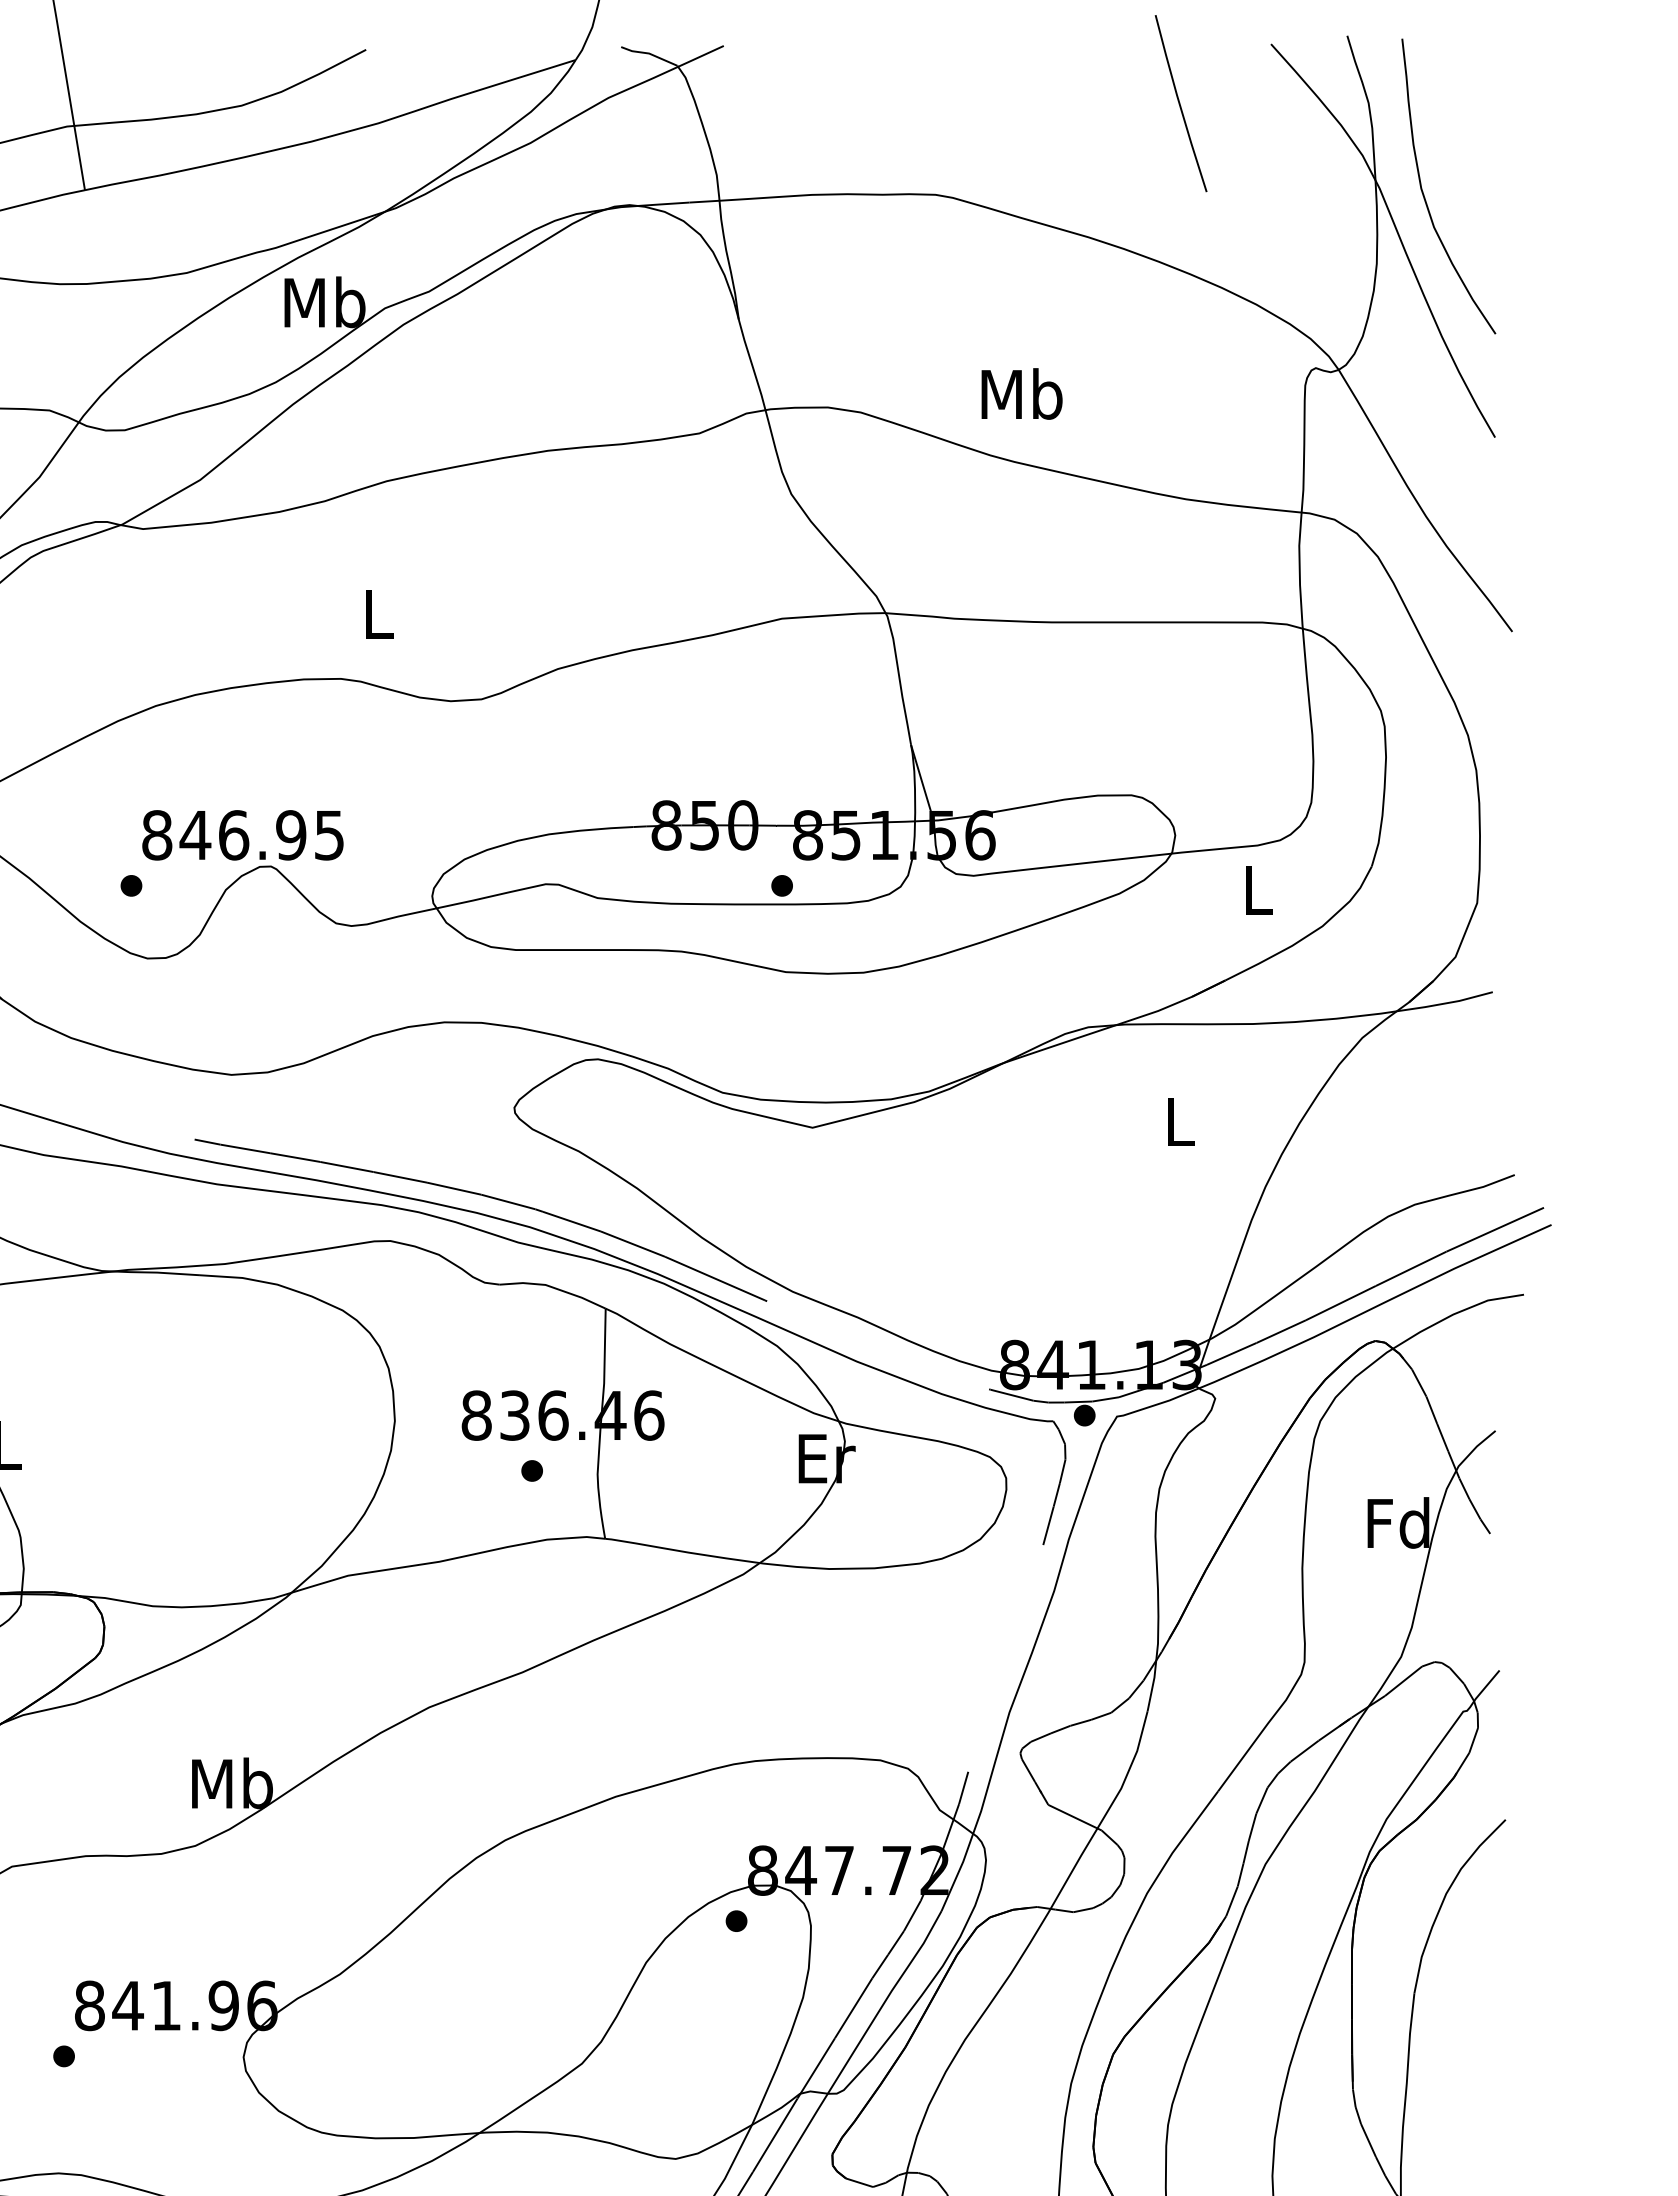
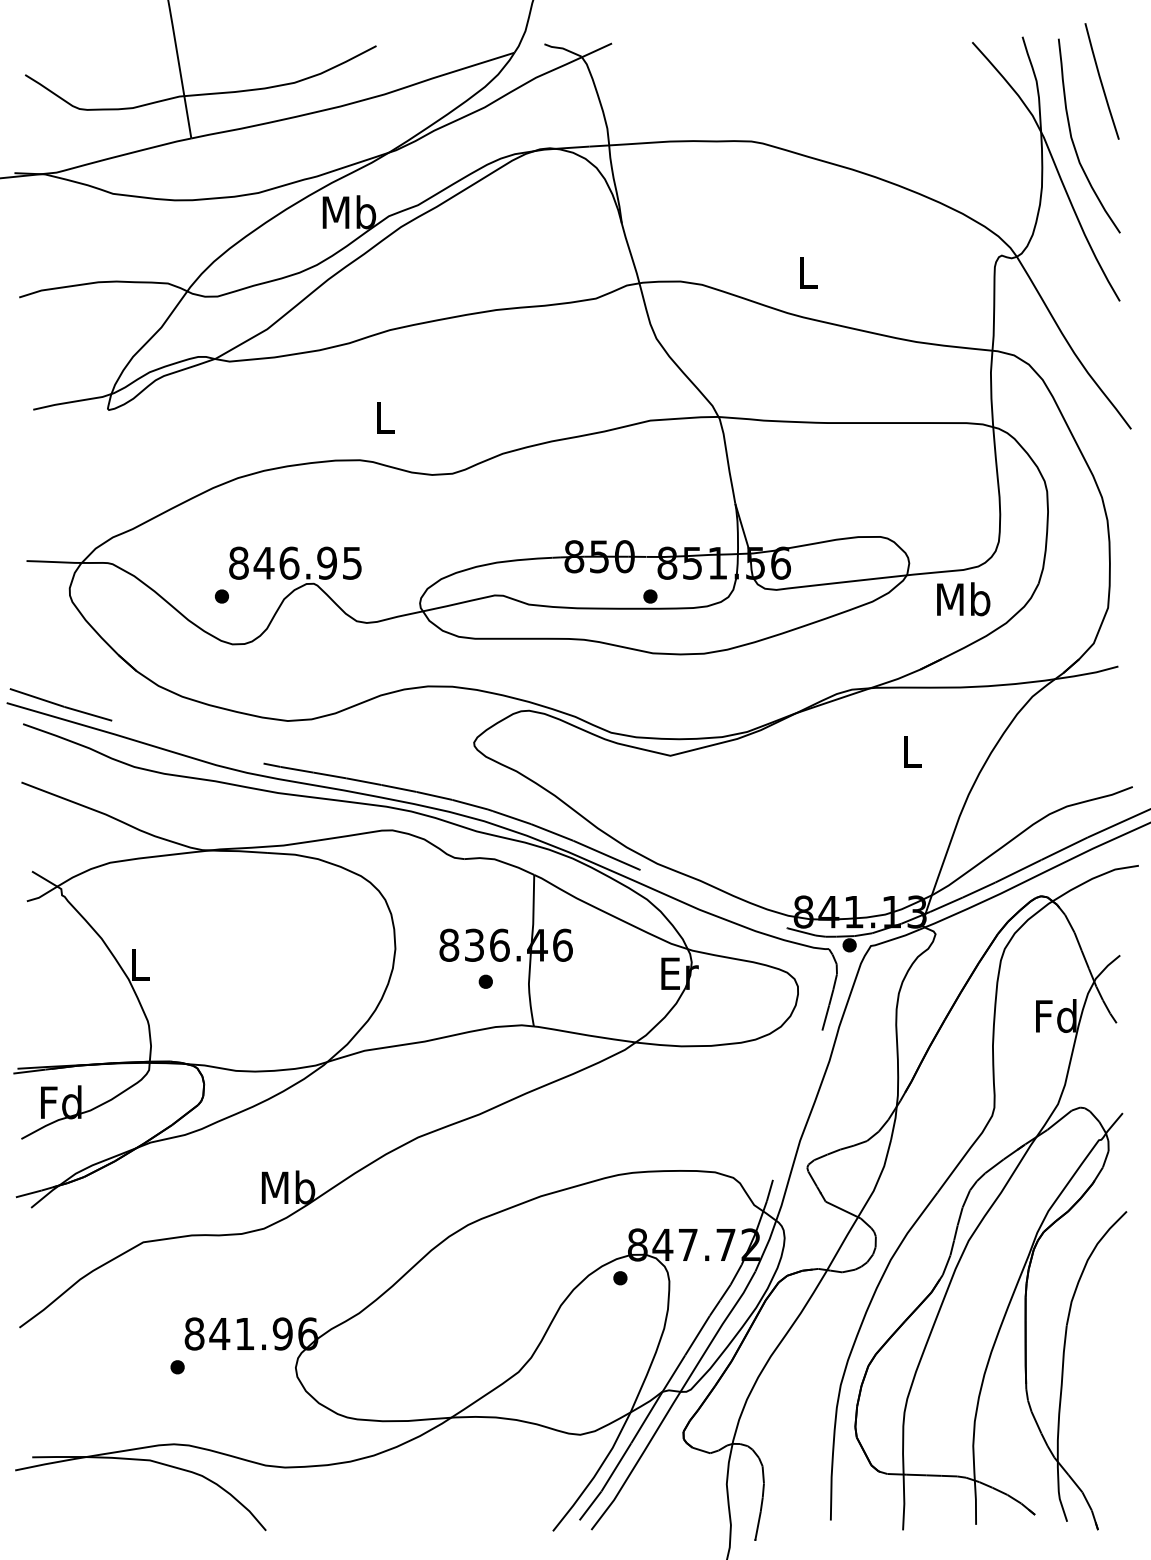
line: (1180, 103) -> (1101, 81), moved
text: (1022, 393) -> (808, 272), Mb -> L
text: (1257, 890) -> (963, 599), L -> Mb

